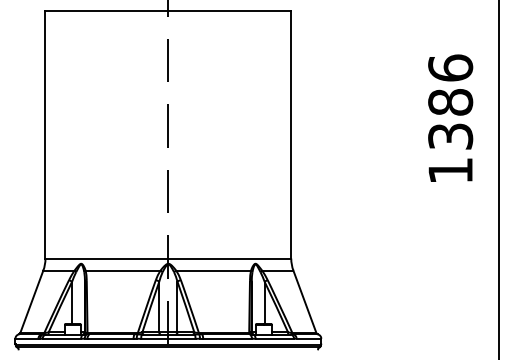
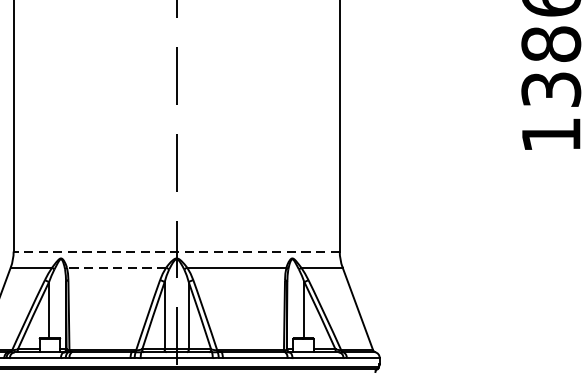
line: (168, 258) -> (176, 251), solid -> dashed
line: (122, 270) -> (115, 267), solid -> dashed

